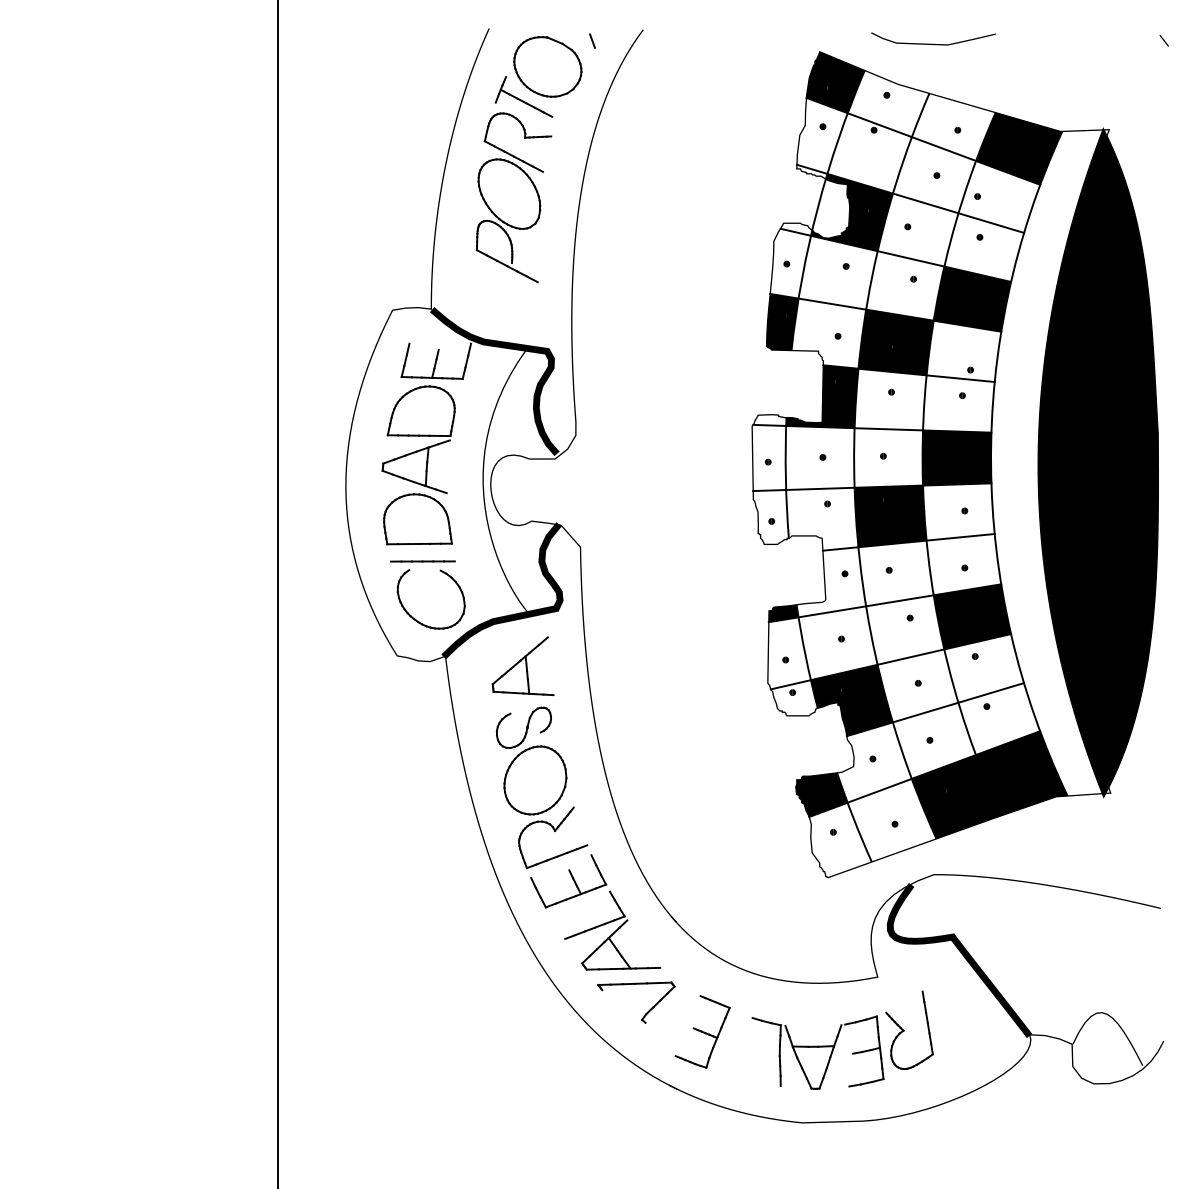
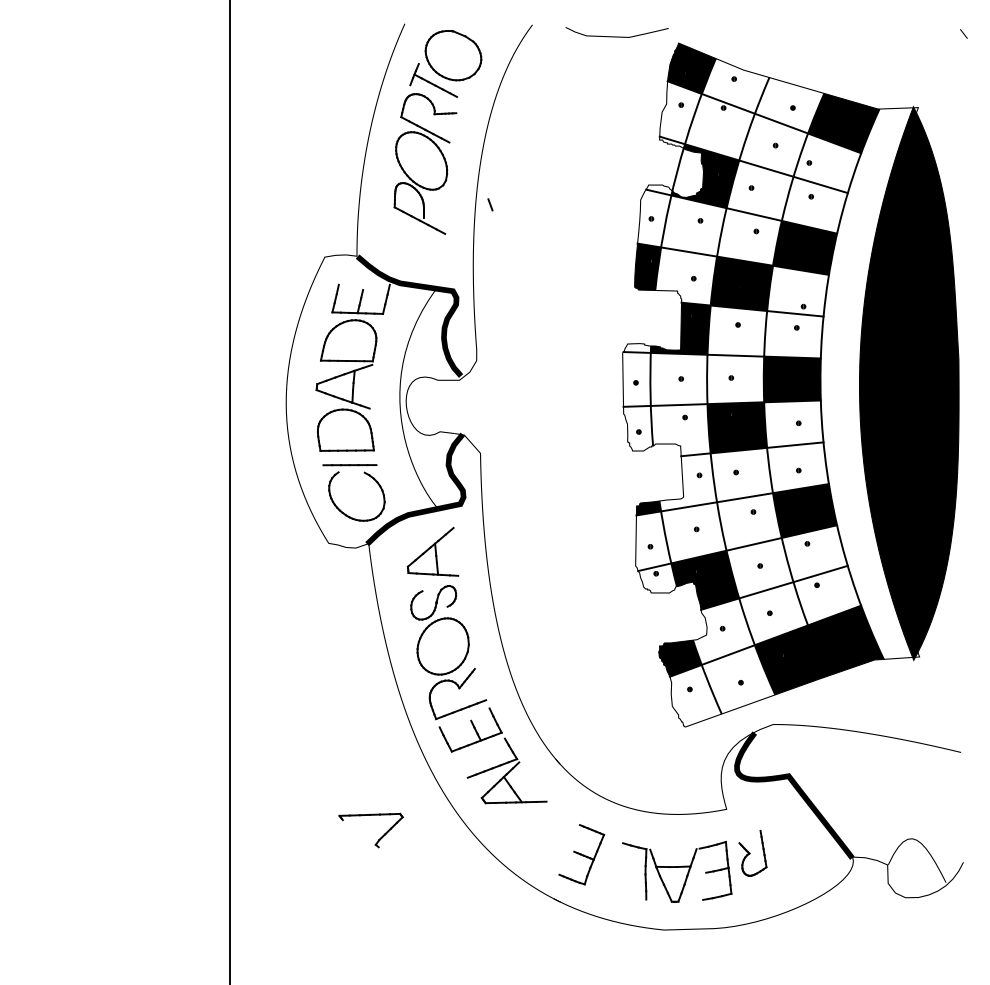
line: (592, 40) -> (490, 204), moved
curve: (933, 43) -> (617, 36), moved
part: (646, 1012) -> (379, 838), moved
part: (909, 1029) -> (752, 852), size x0.7

